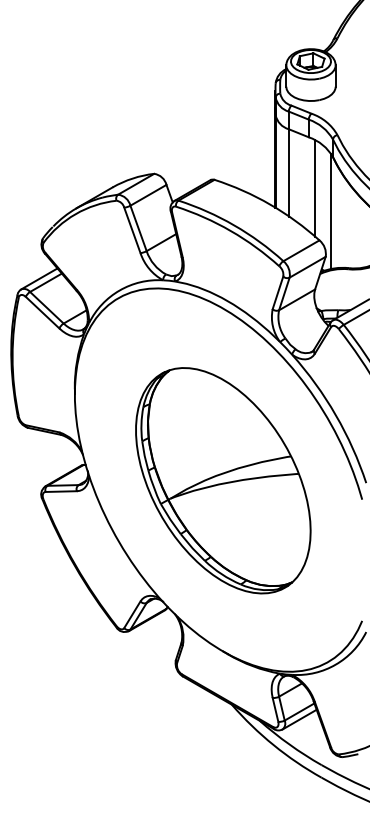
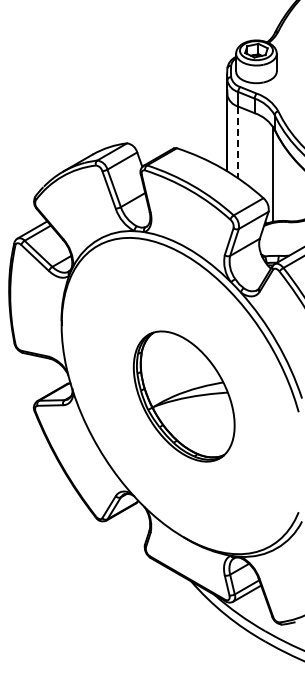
line: (289, 174) -> (238, 143), solid -> dashed
line: (315, 188) -> (260, 155), removed
part: (223, 480) -> (184, 396), size x0.7

